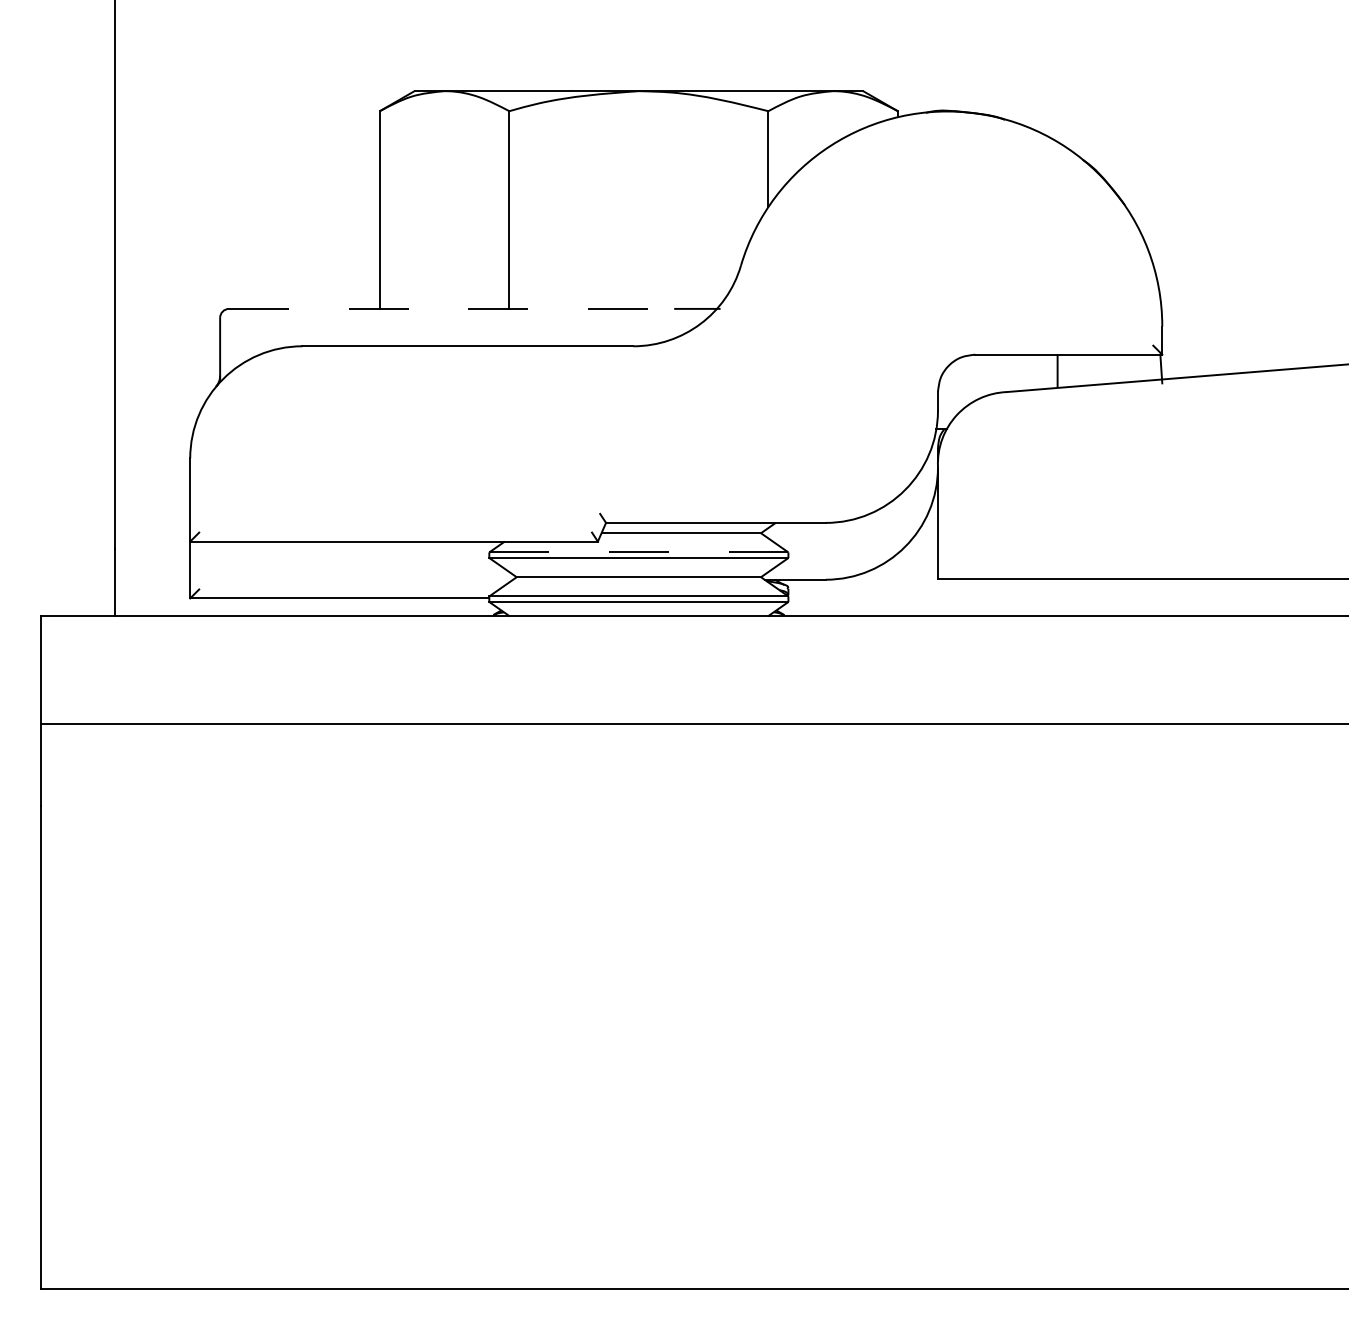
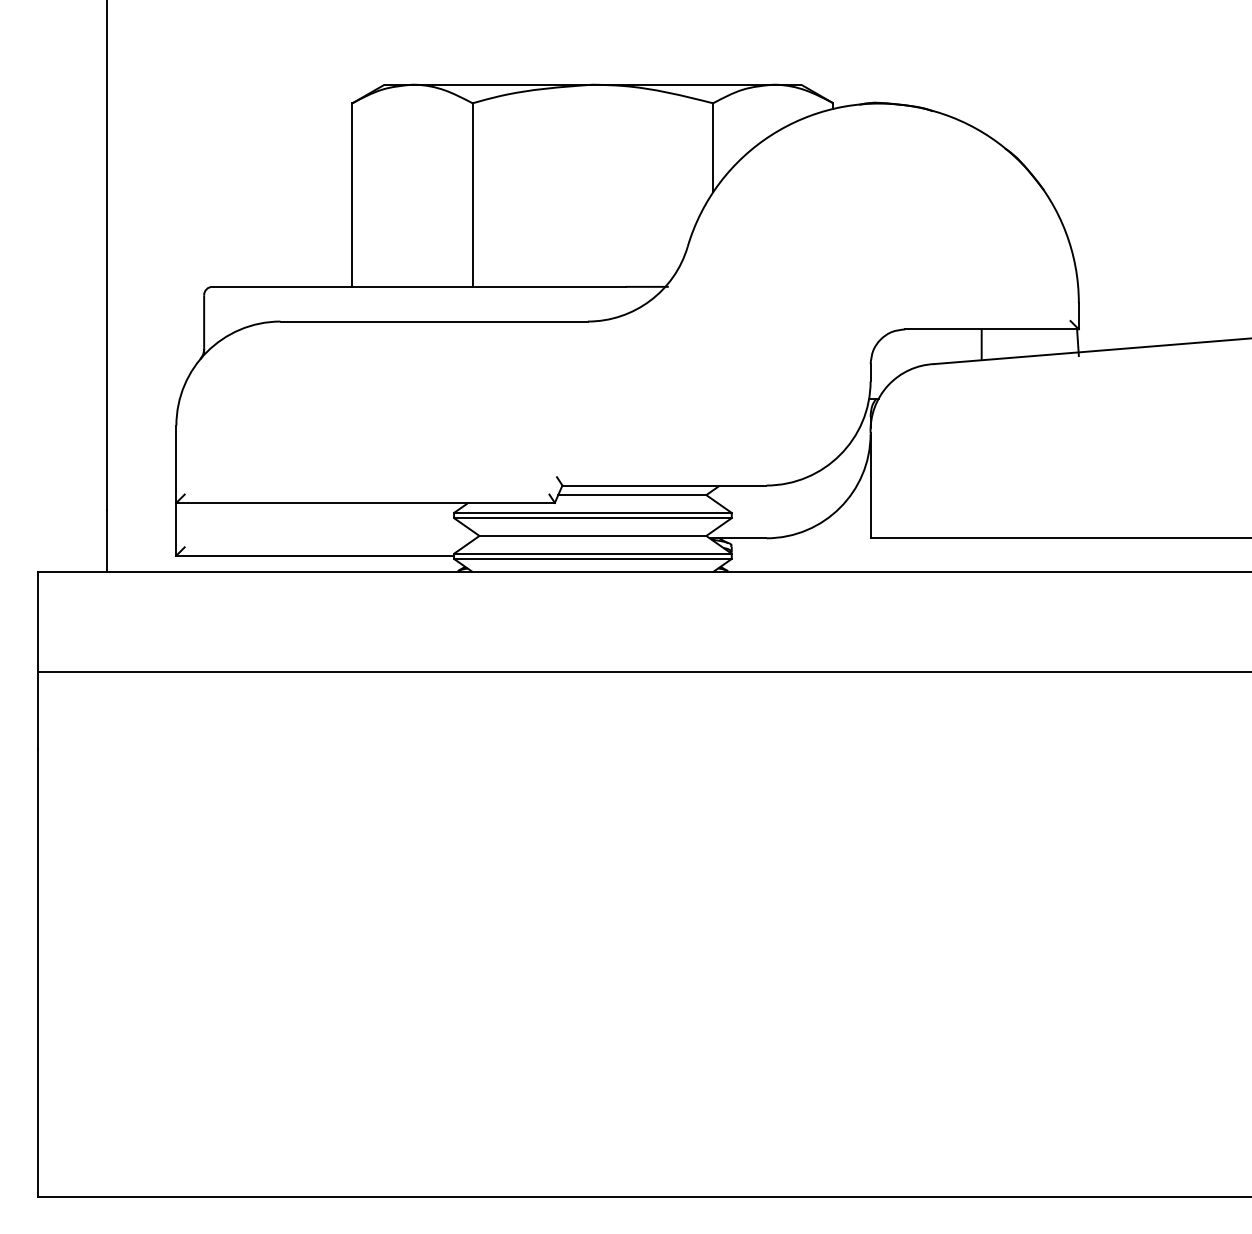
line: (452, 308) -> (419, 286), dashed -> solid
line: (638, 551) -> (592, 512), dashed -> solid

